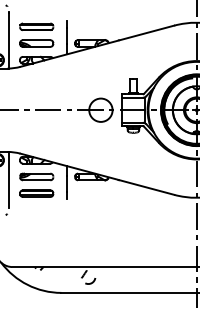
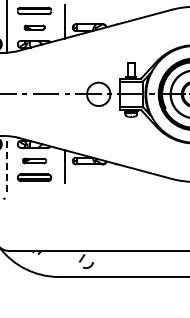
part: (36, 43) -> (34, 27), size x0.6
part: (36, 176) -> (34, 160), size x0.7
line: (9, 179) -> (7, 163), solid -> dashed

